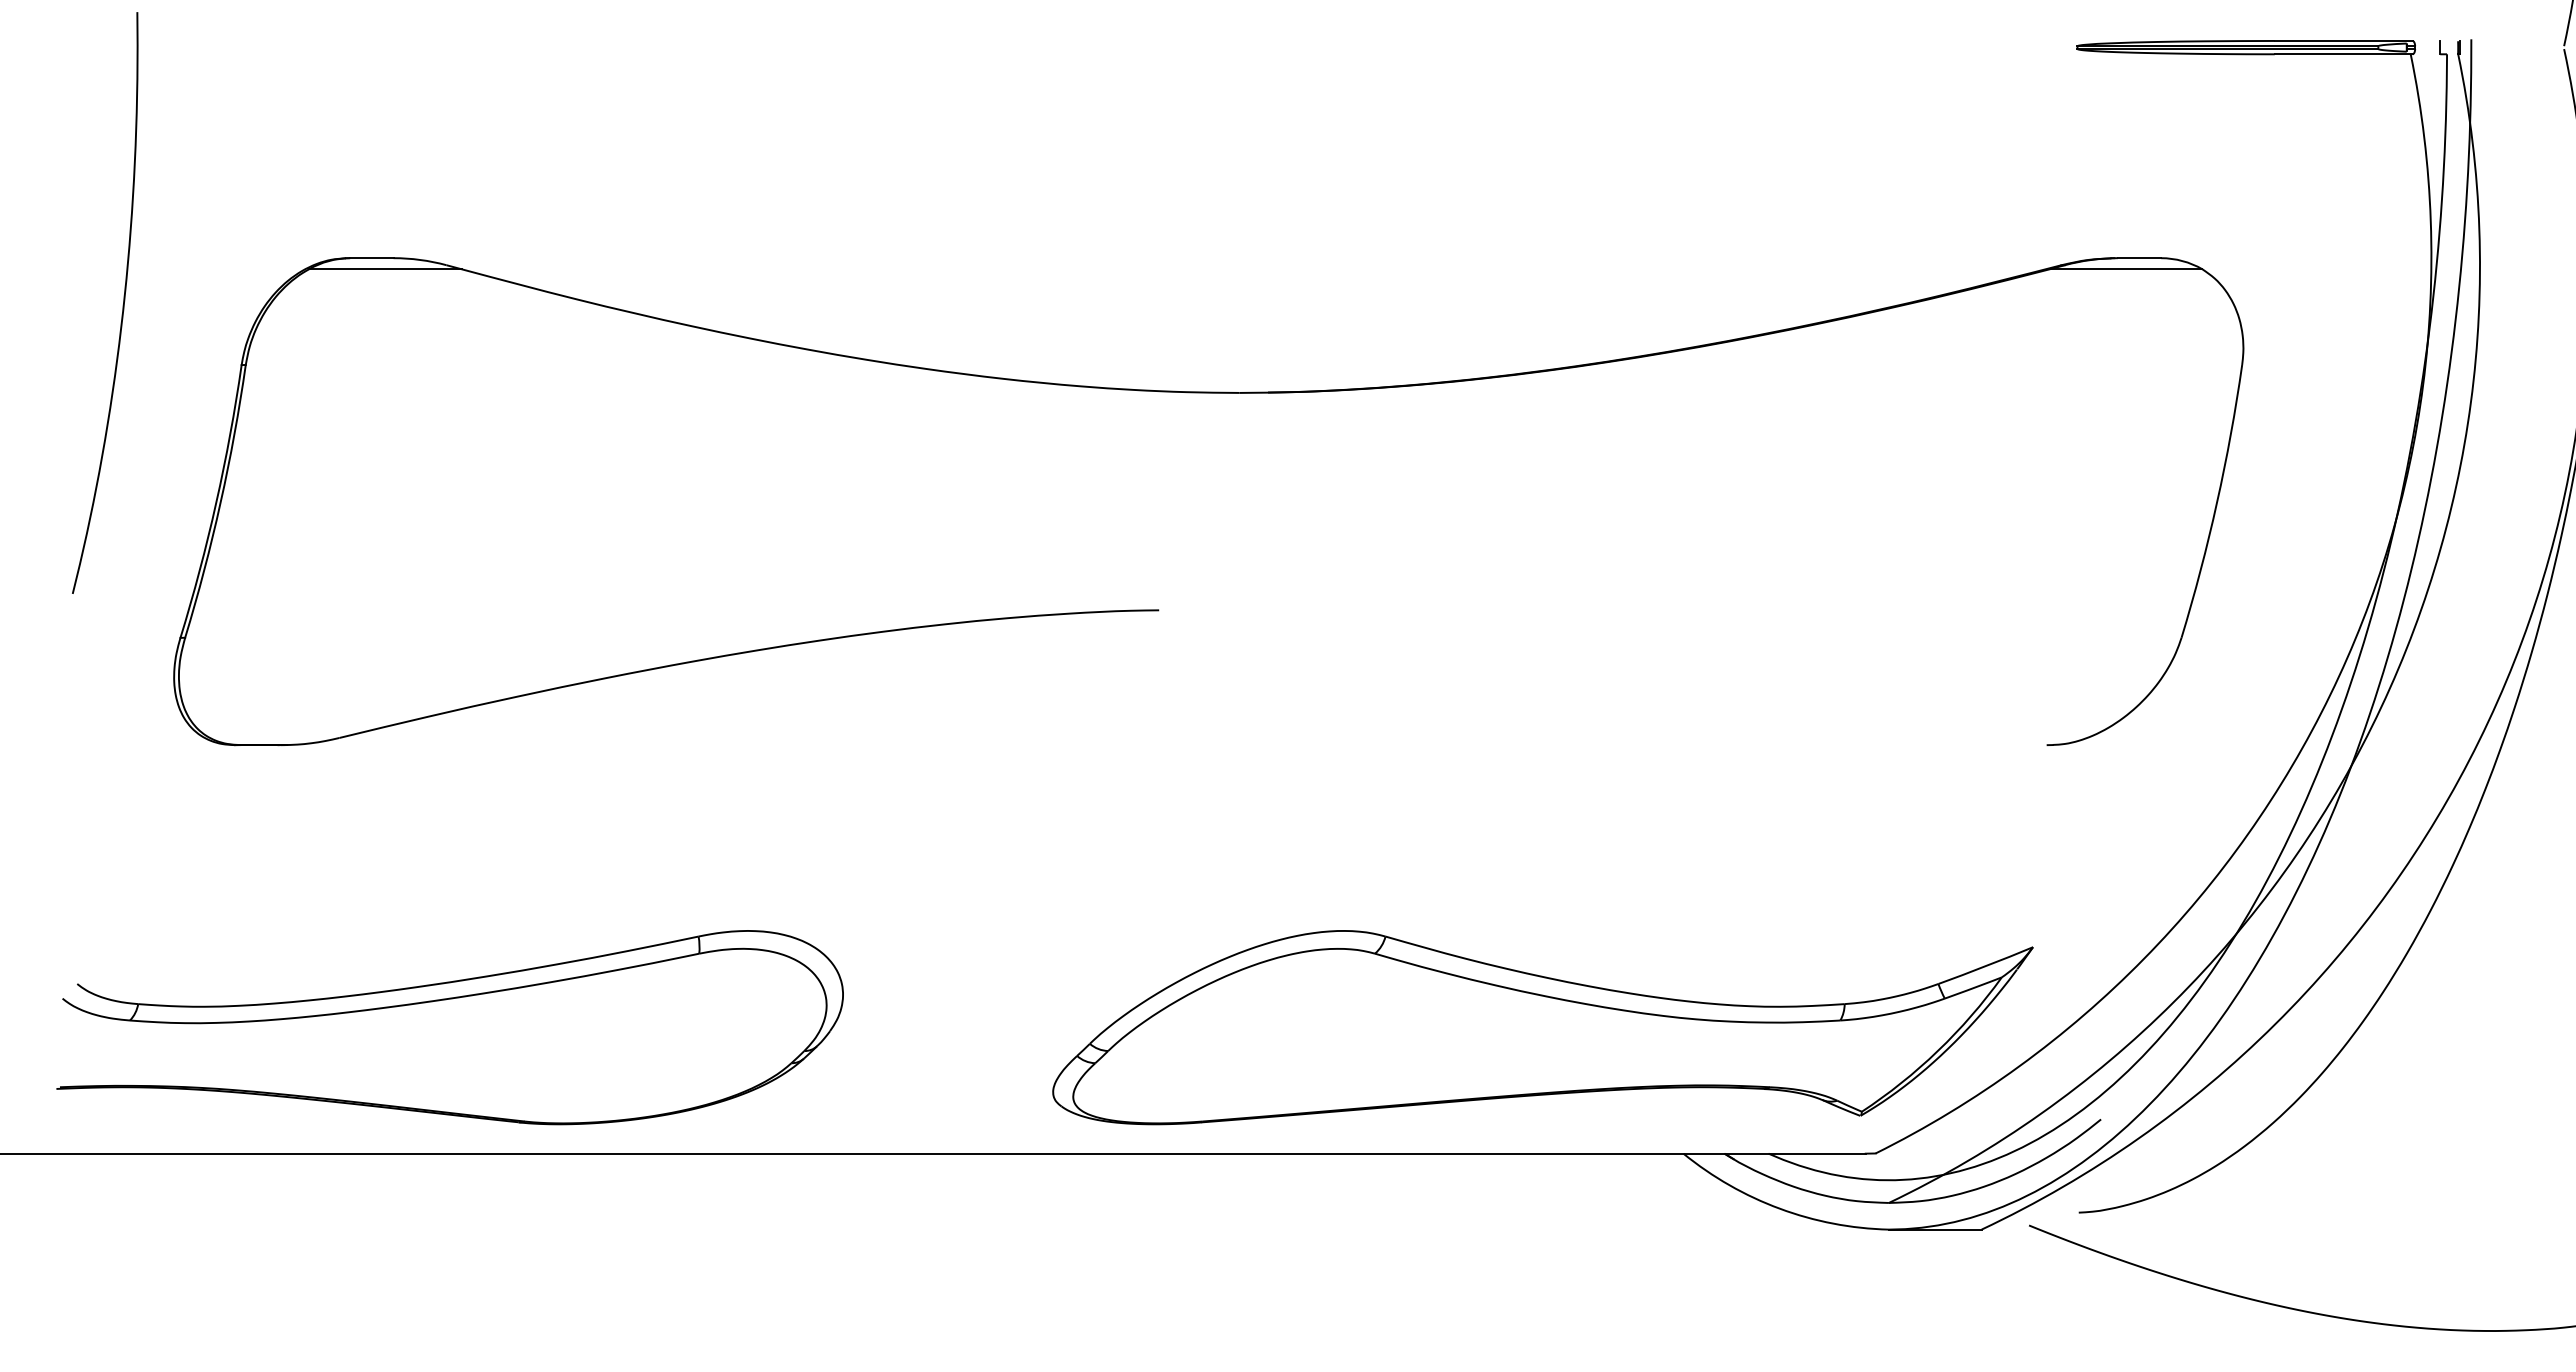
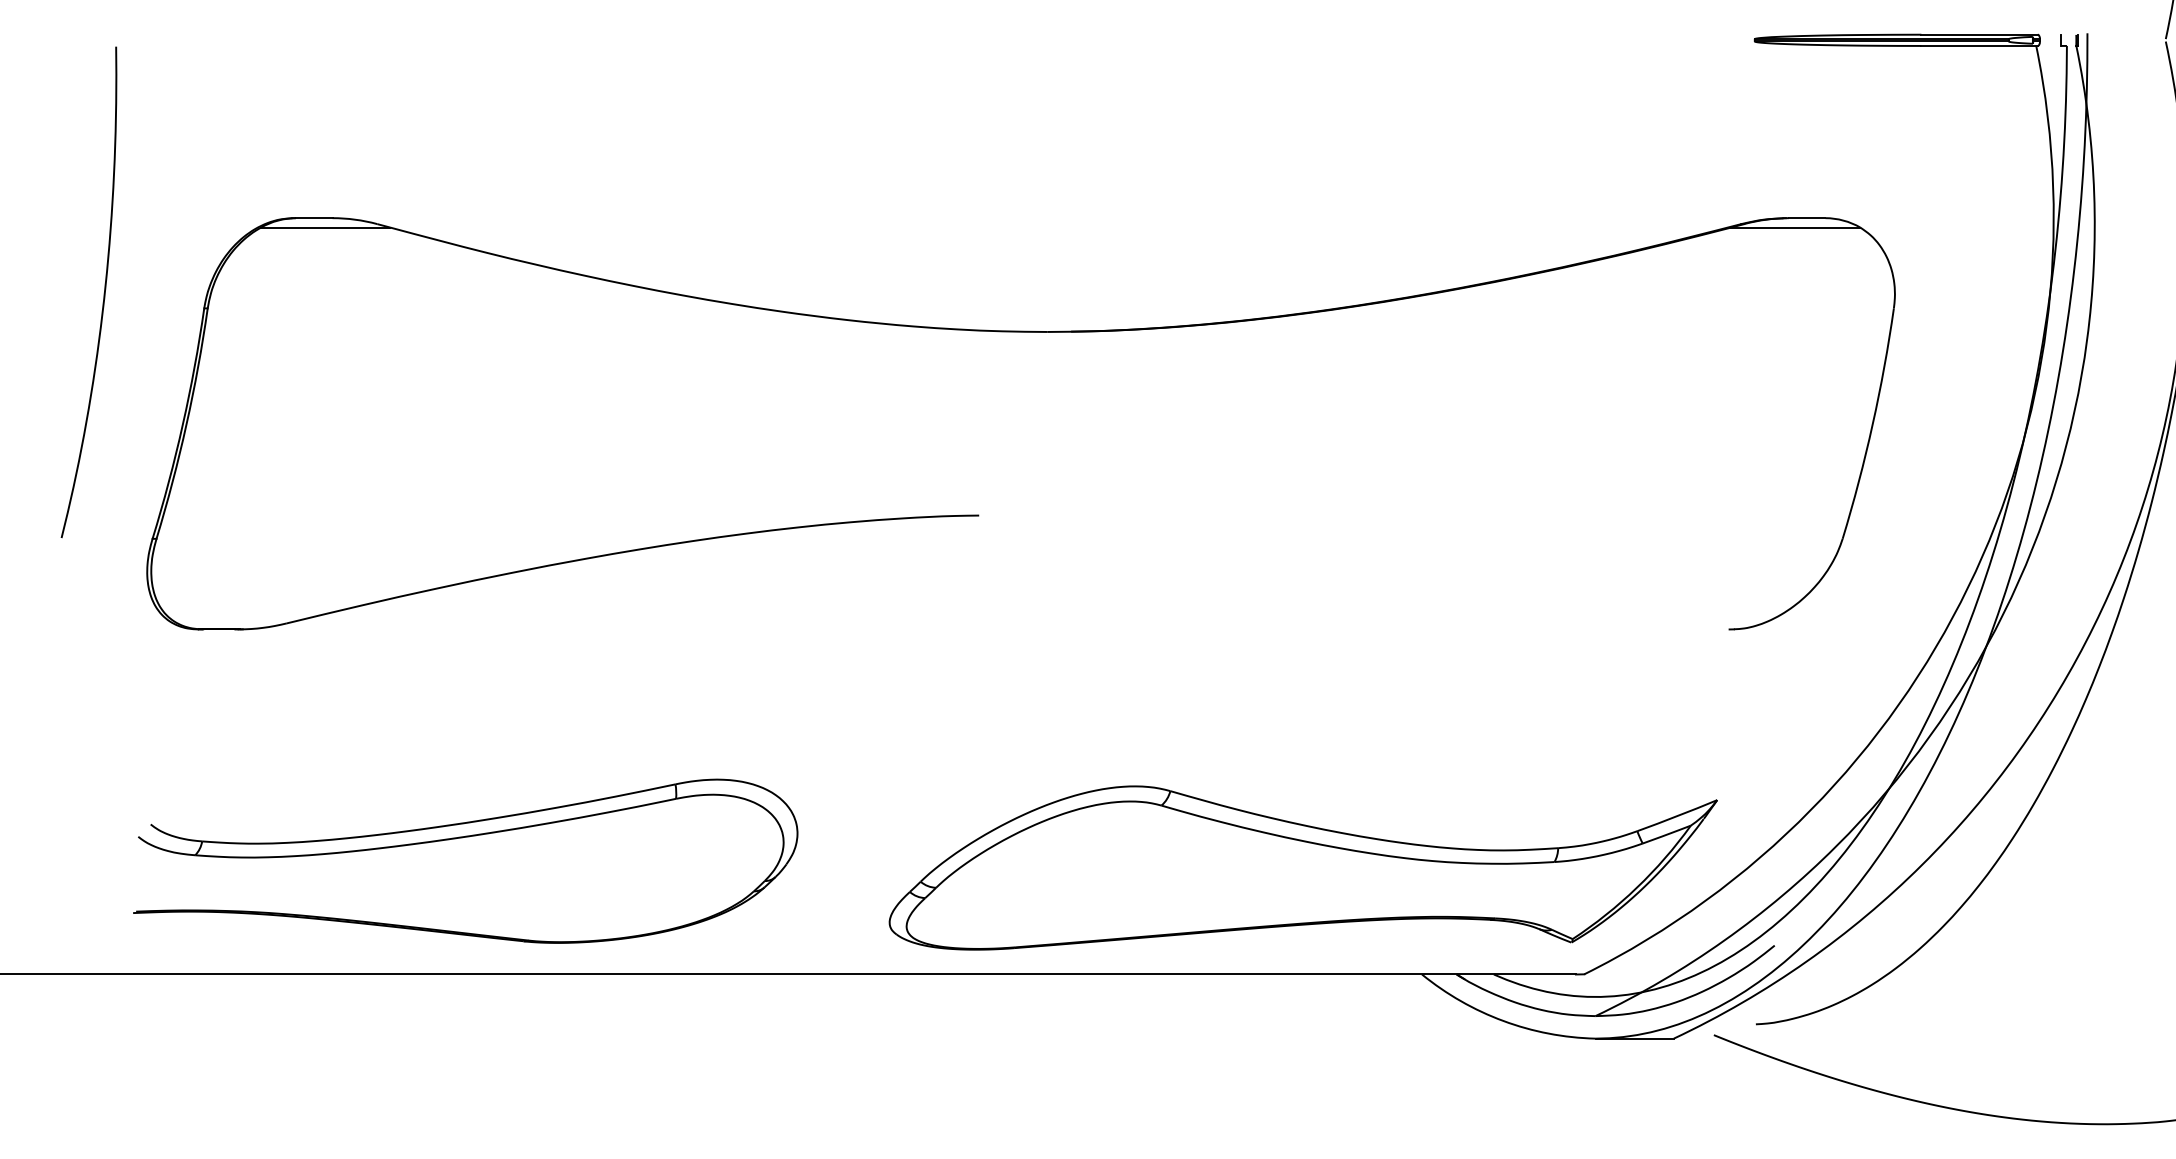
curve: (122, 305) -> (103, 294), moved
part: (446, 1000) -> (462, 838), moved

